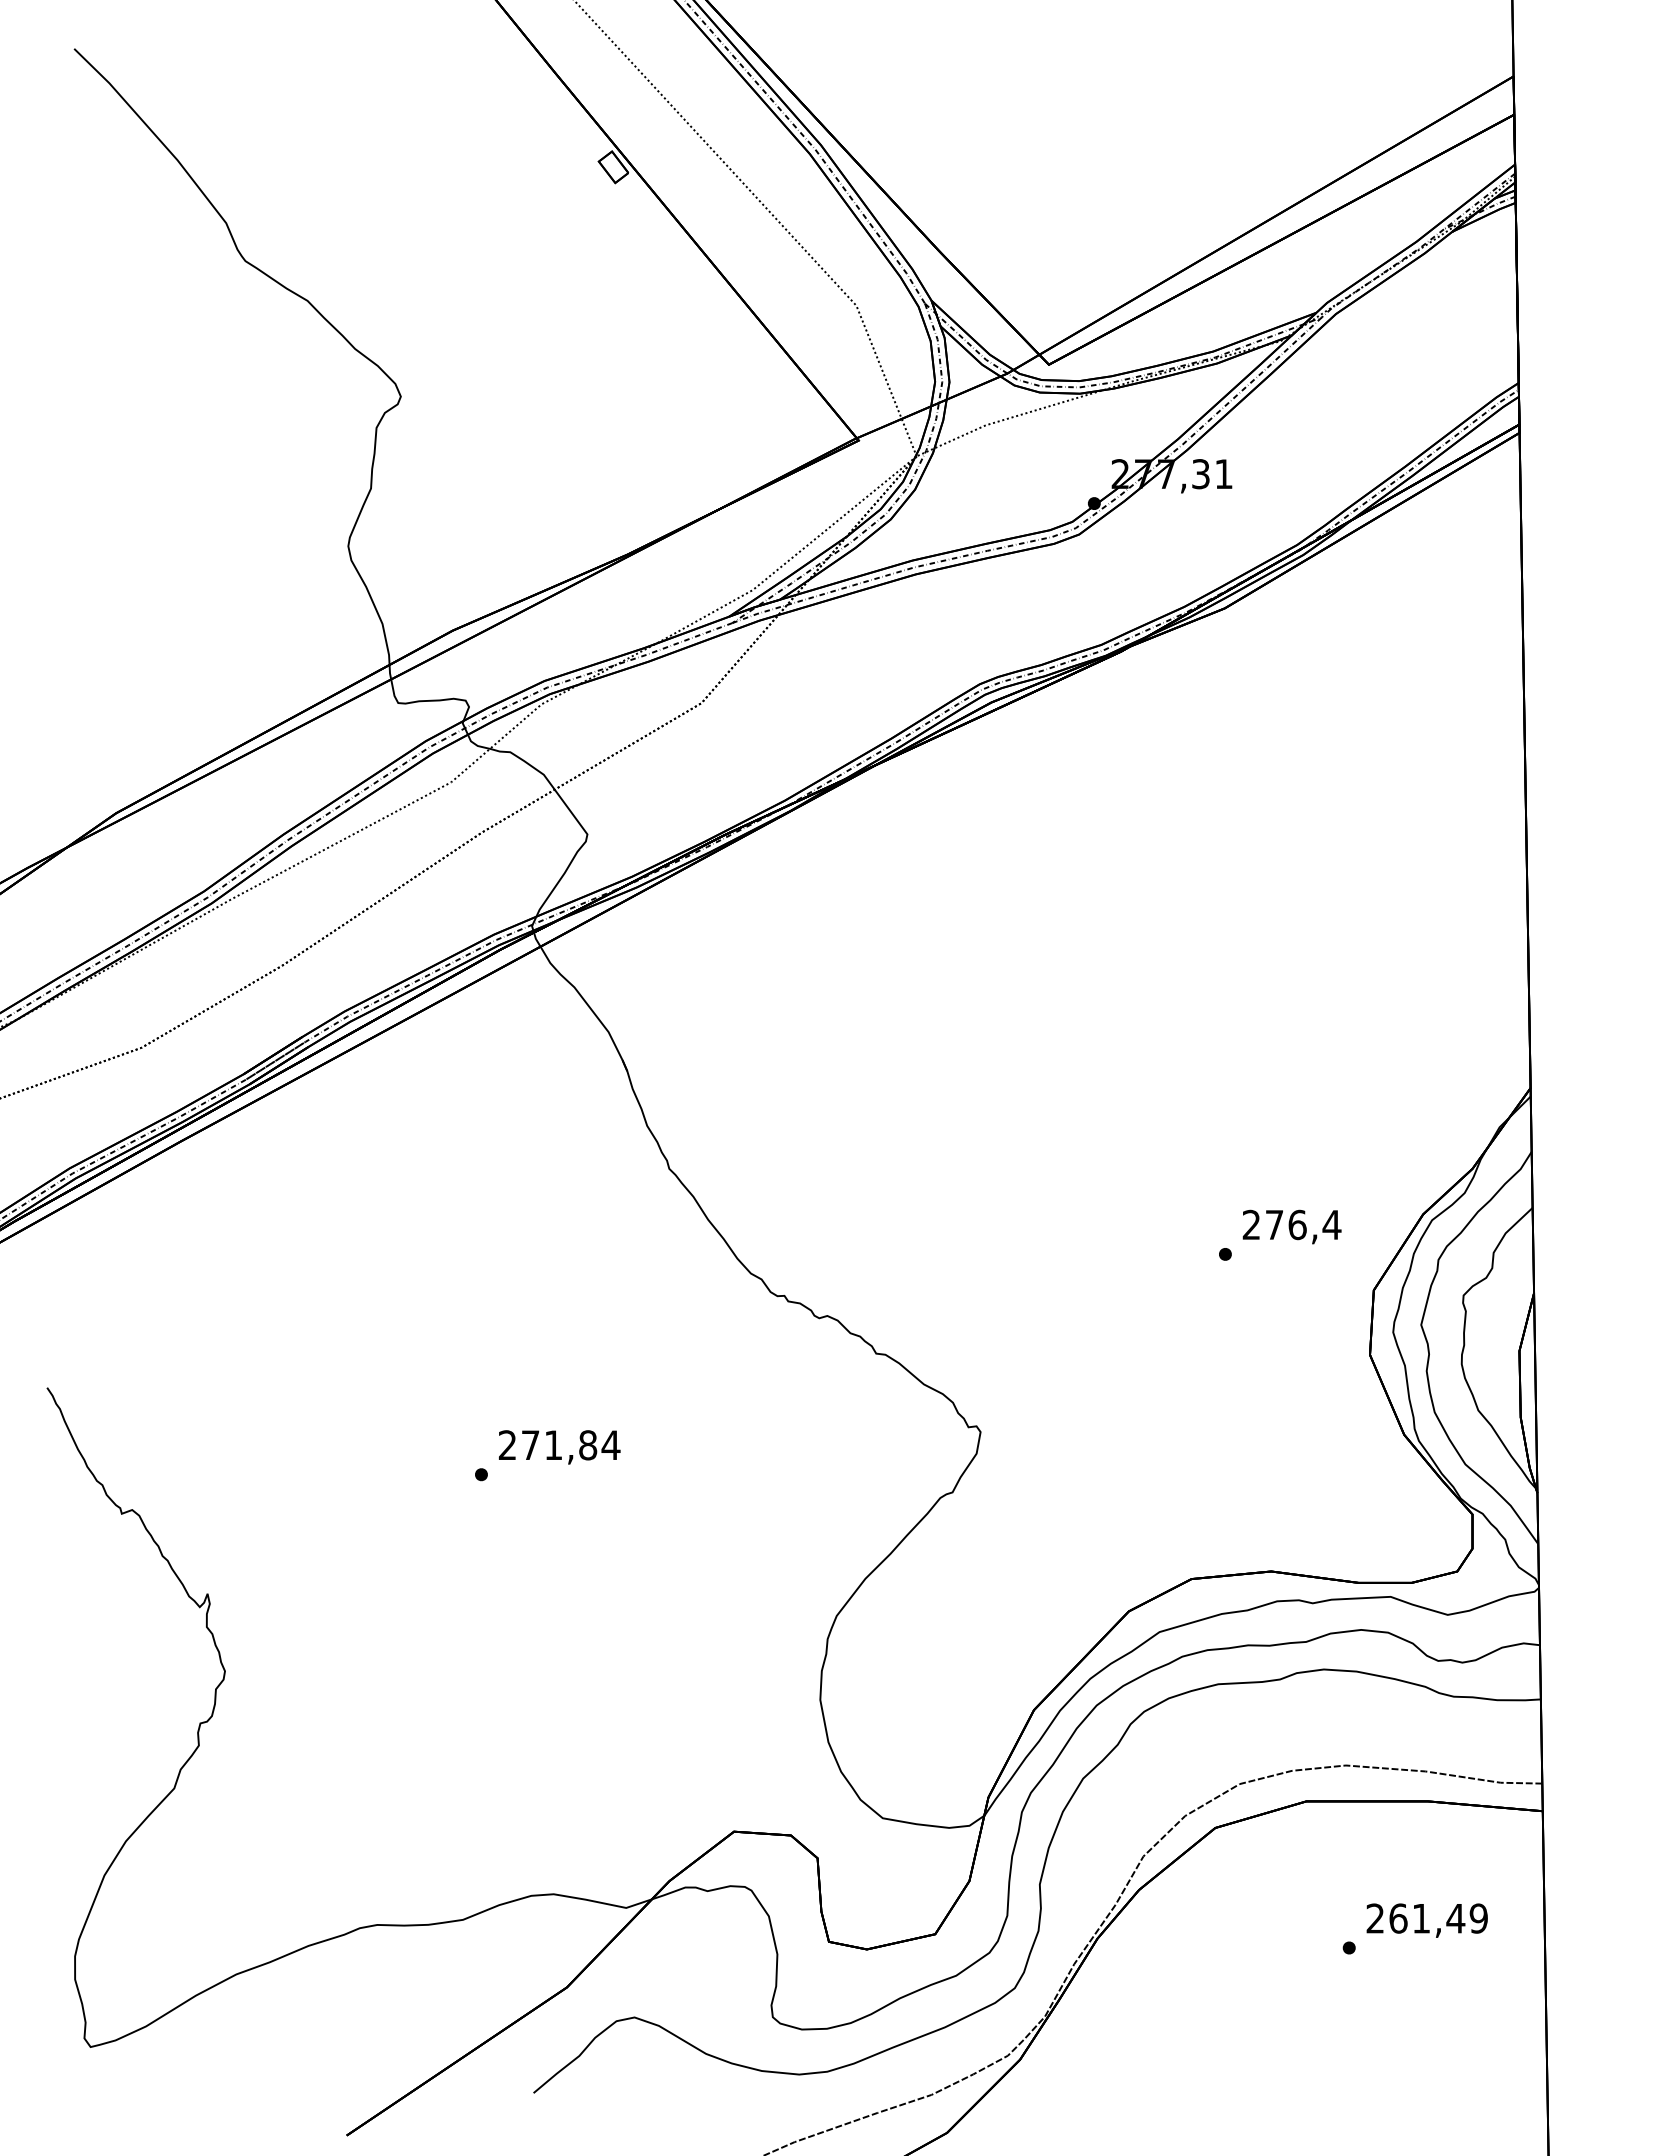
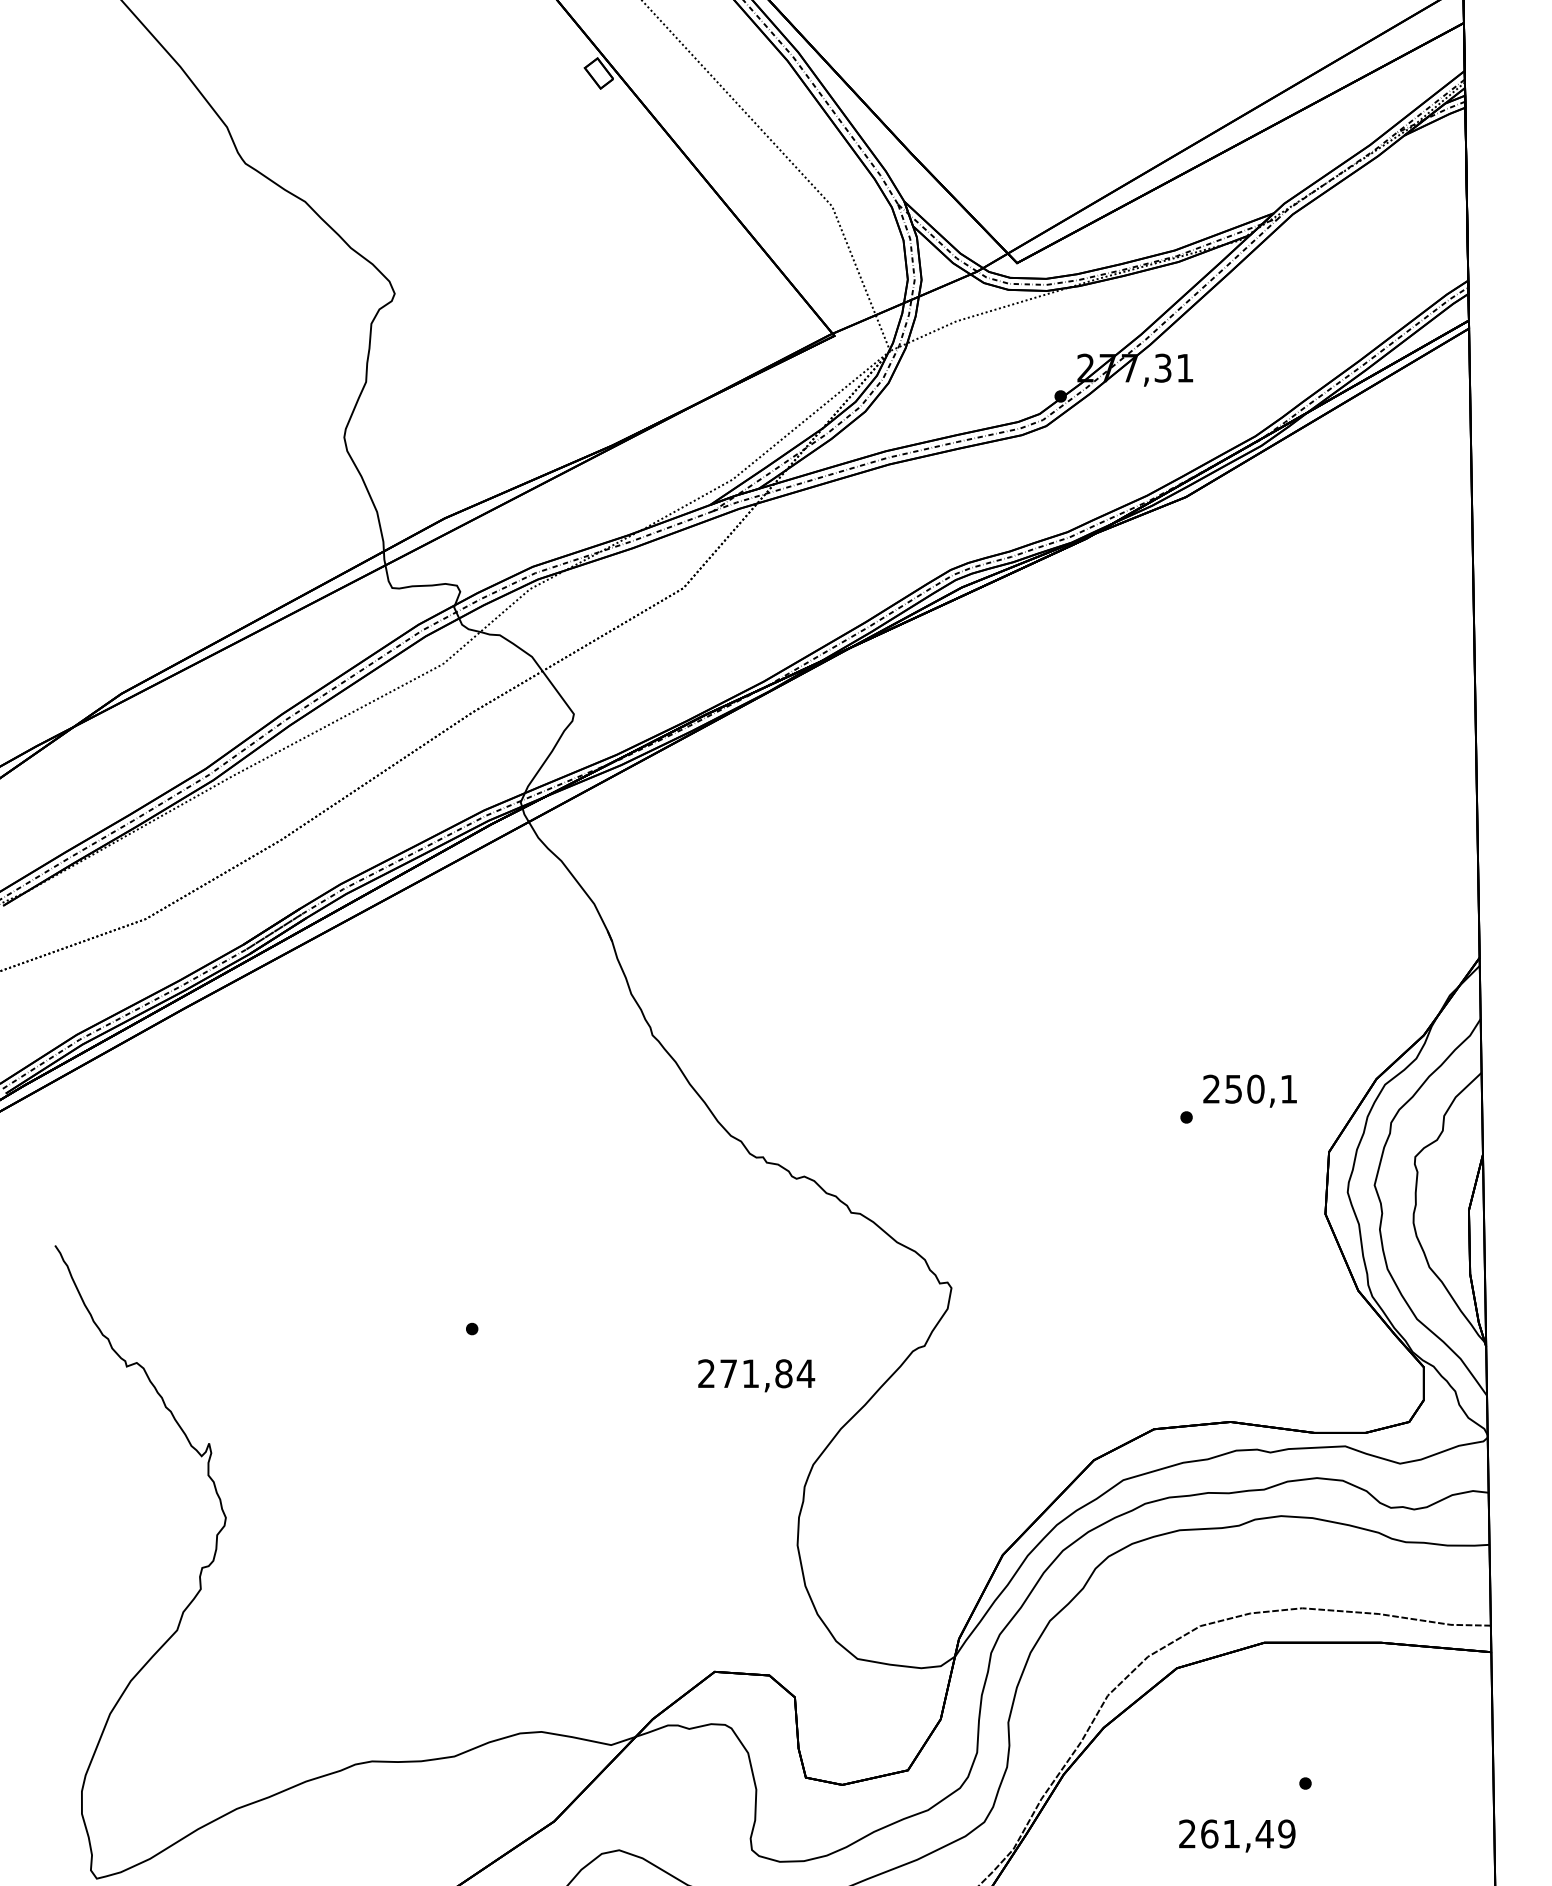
text: (1303, 1224) -> (1261, 1088), 276,4 -> 250,1
text: (559, 1447) -> (756, 1375), moved
text: (1426, 1920) -> (1236, 1835), moved

